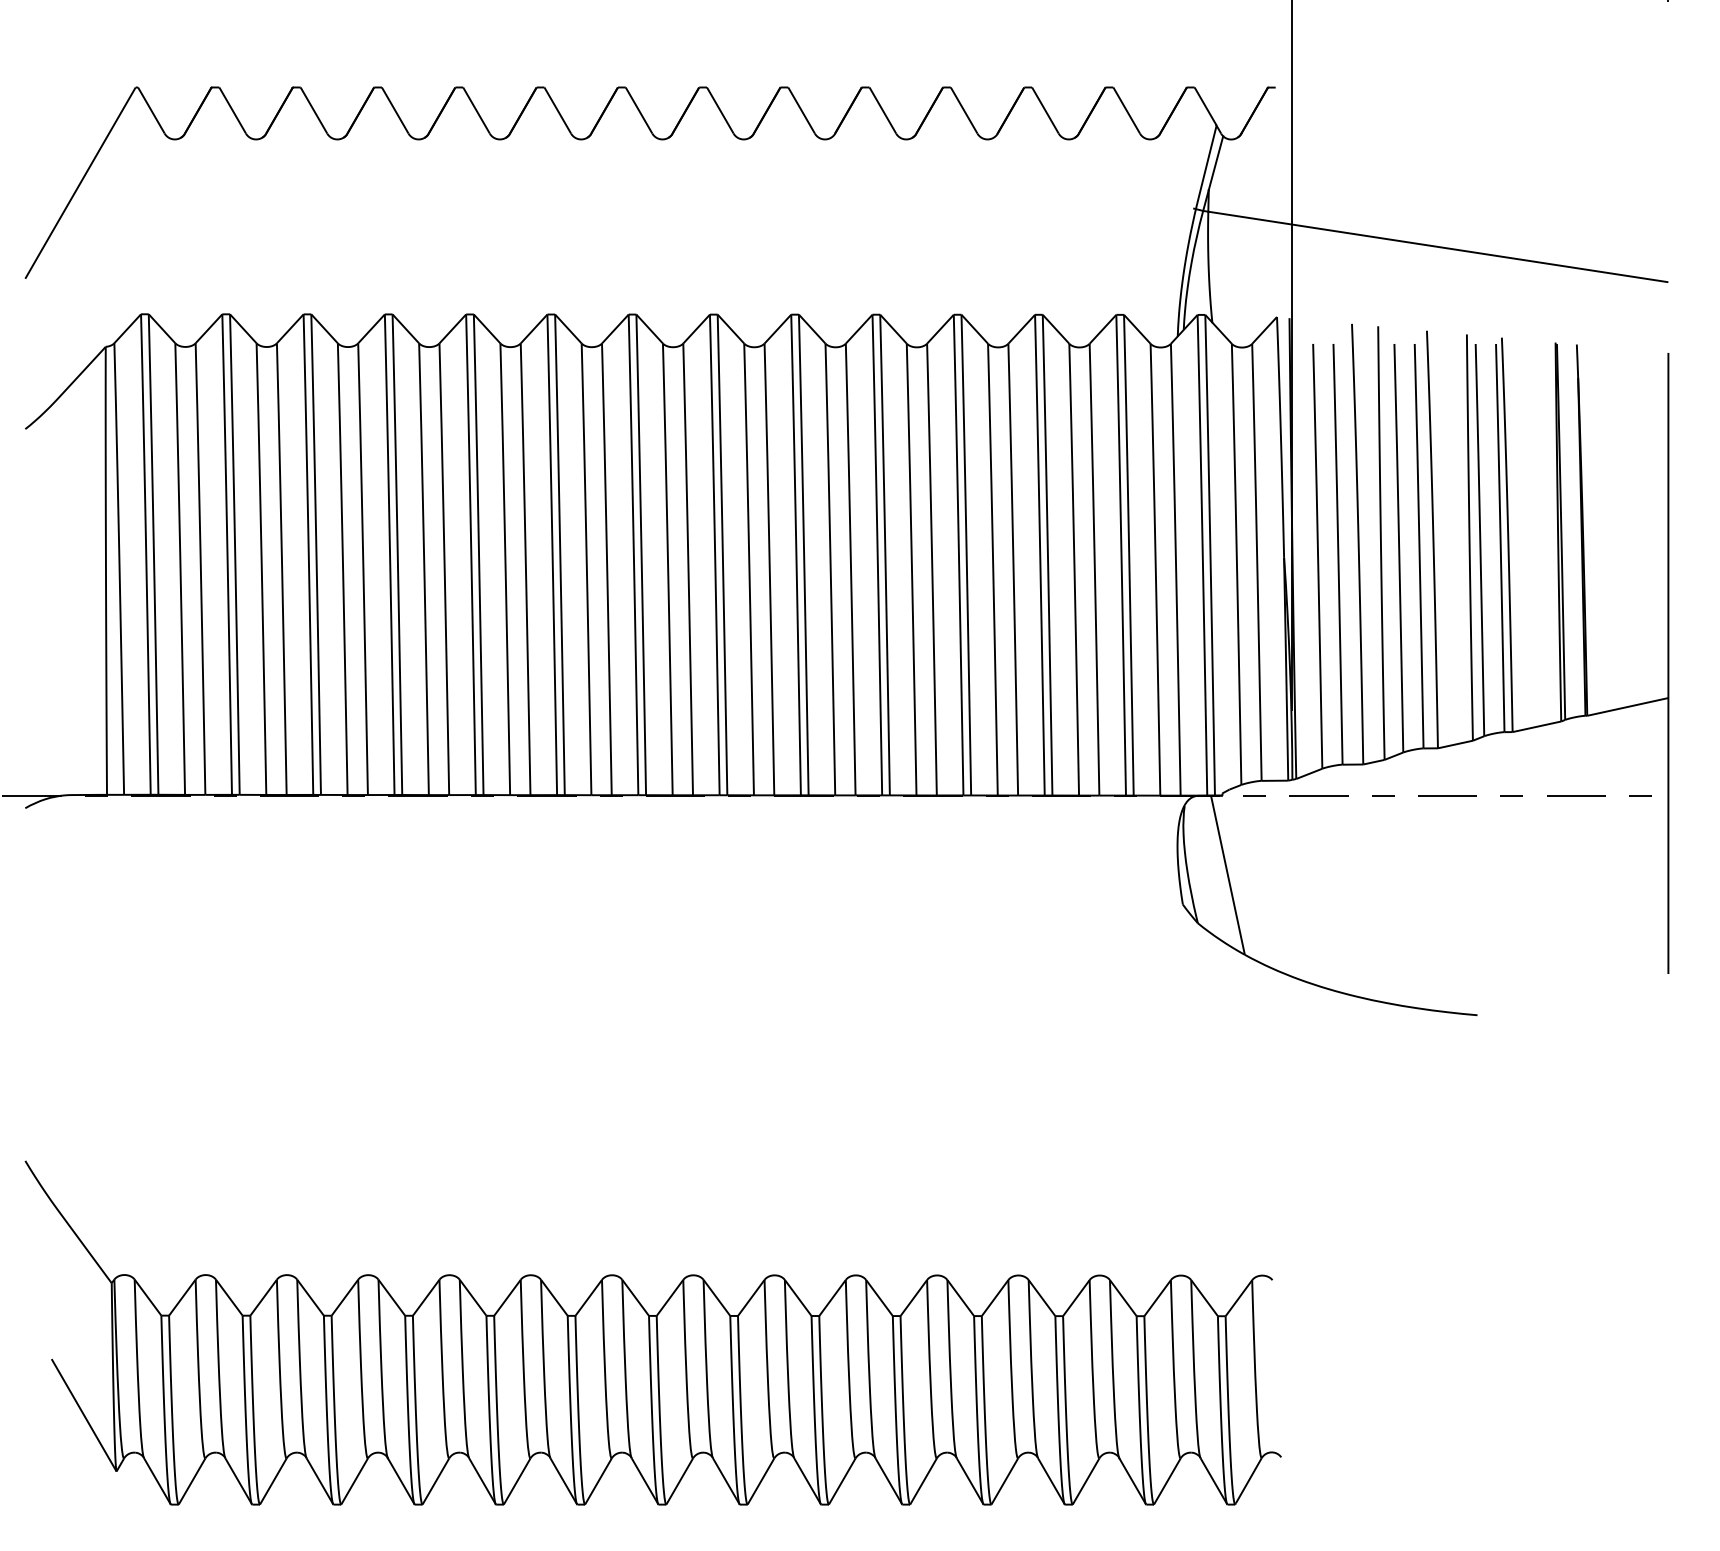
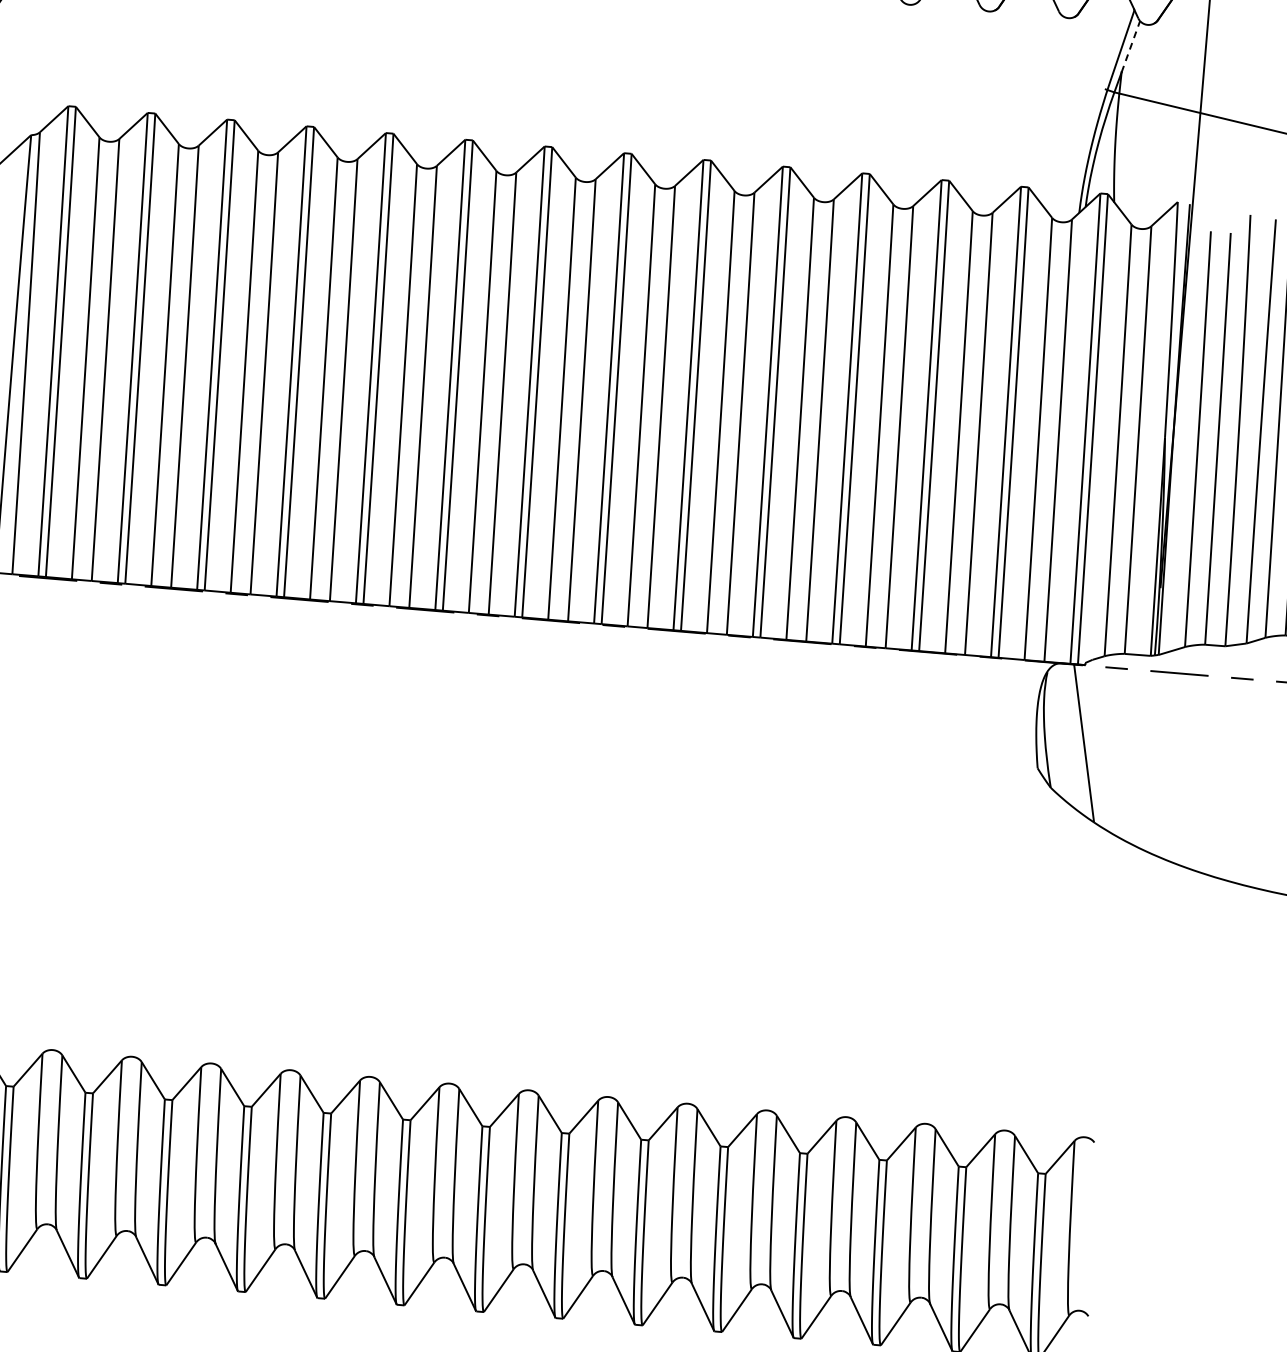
line: (1216, 163) -> (1131, 47), solid -> dashed

